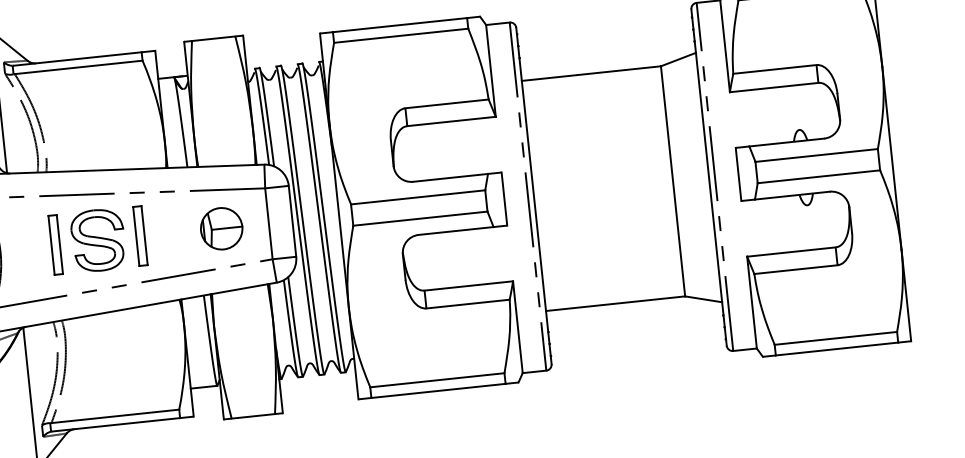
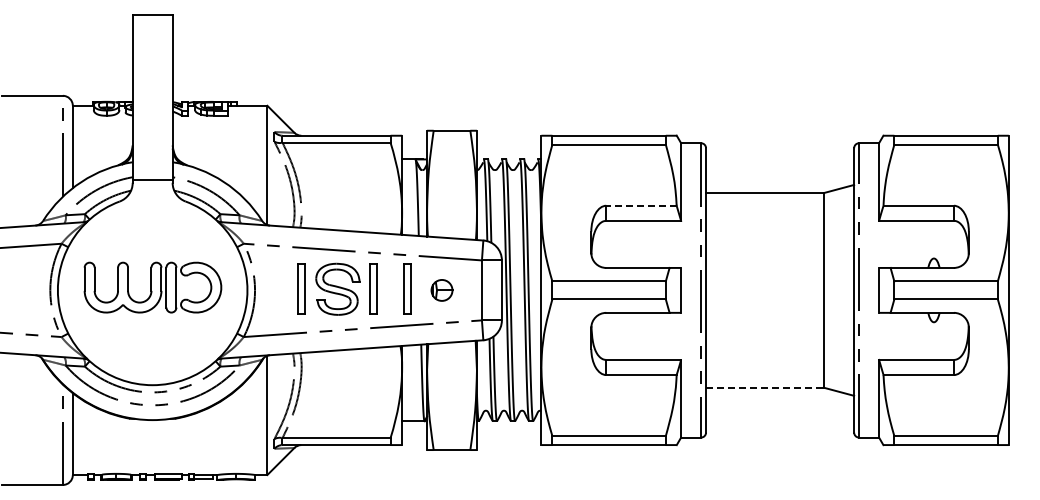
line: (445, 103) -> (640, 205), solid -> dashed
part: (221, 228) -> (441, 290), size x0.6
part: (180, 230) -> (407, 288), added
line: (615, 303) -> (764, 387), solid -> dashed

